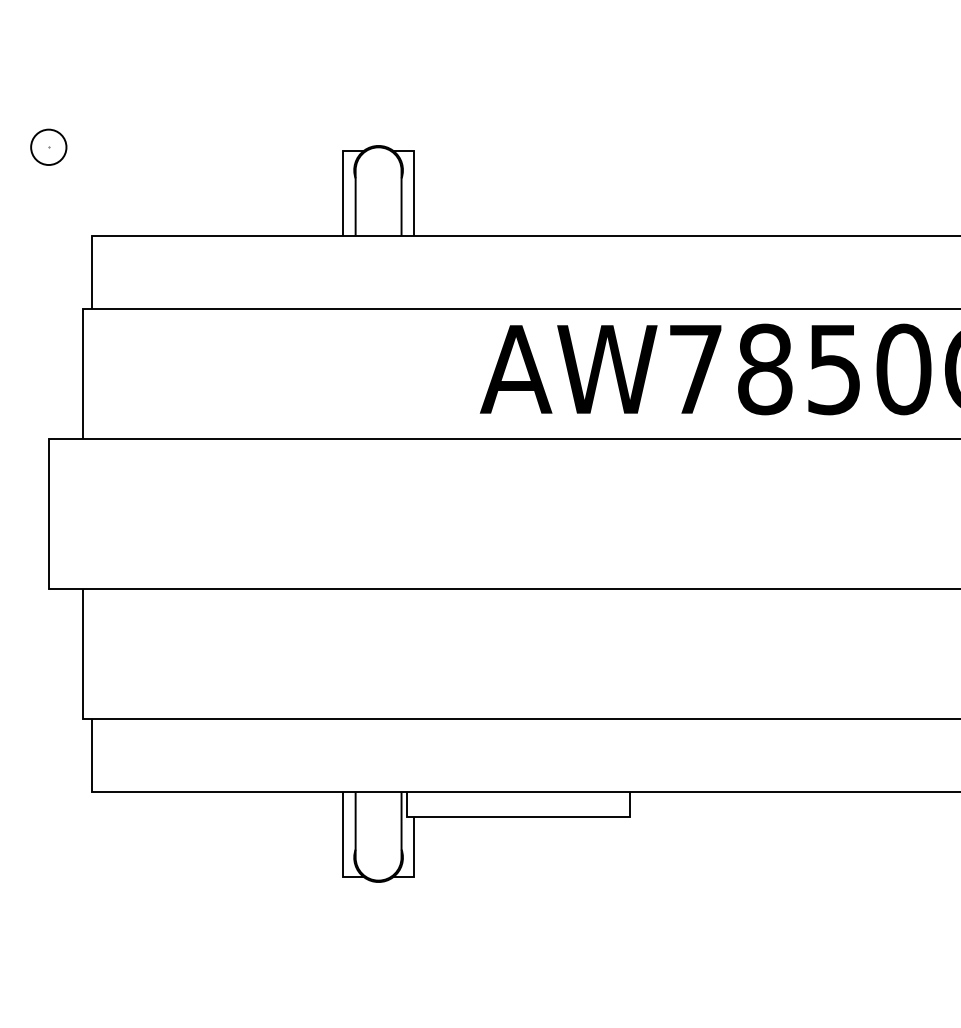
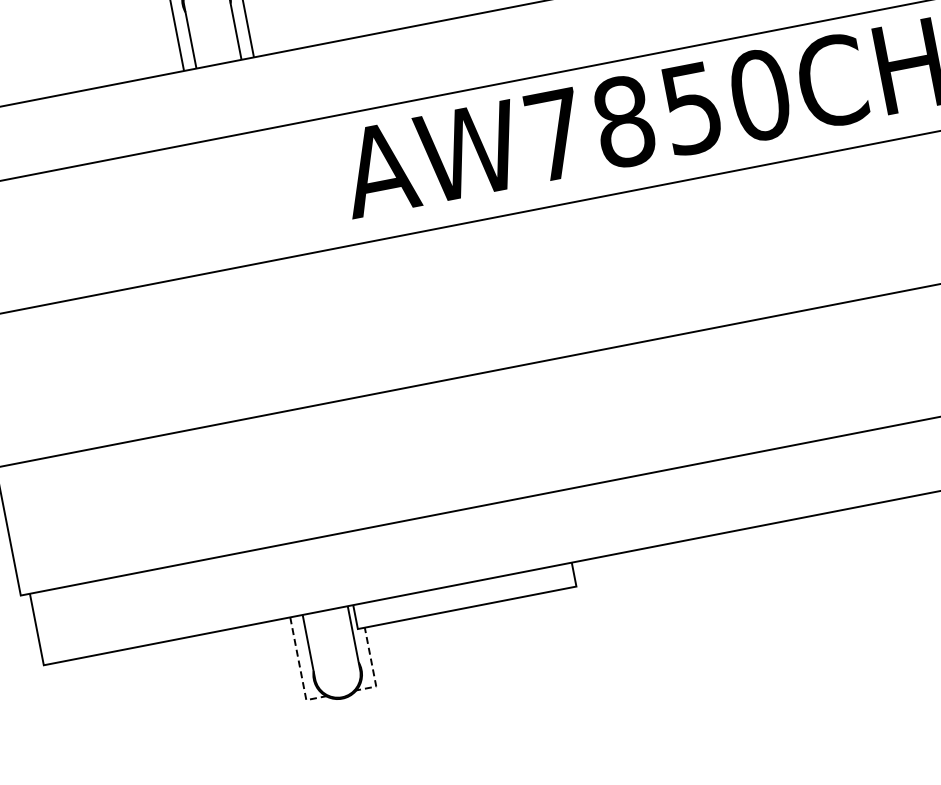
line: (342, 846) -> (300, 670), solid -> dashed
line: (414, 858) -> (373, 668), solid -> dashed

